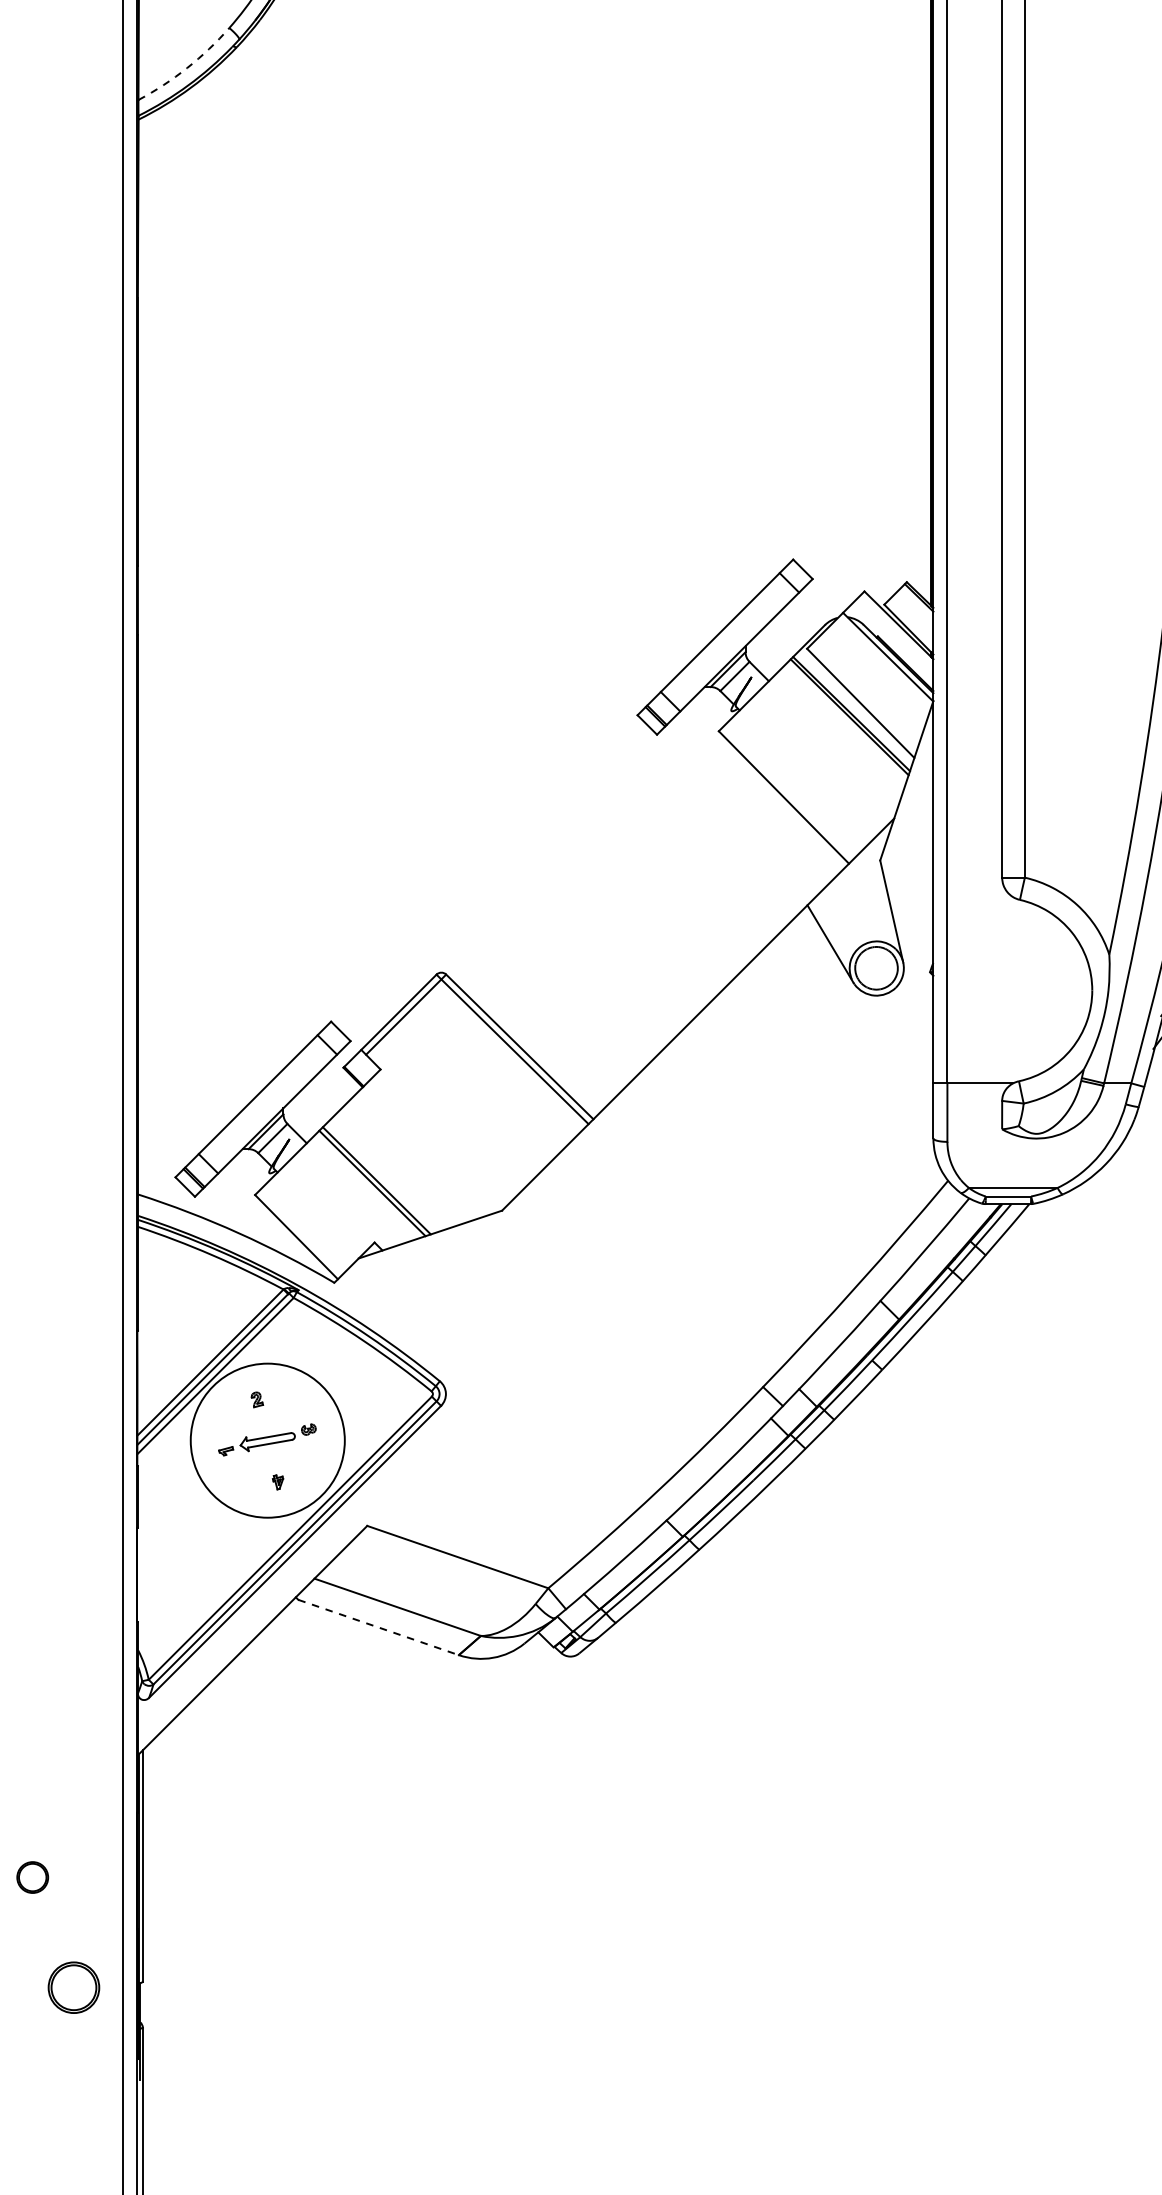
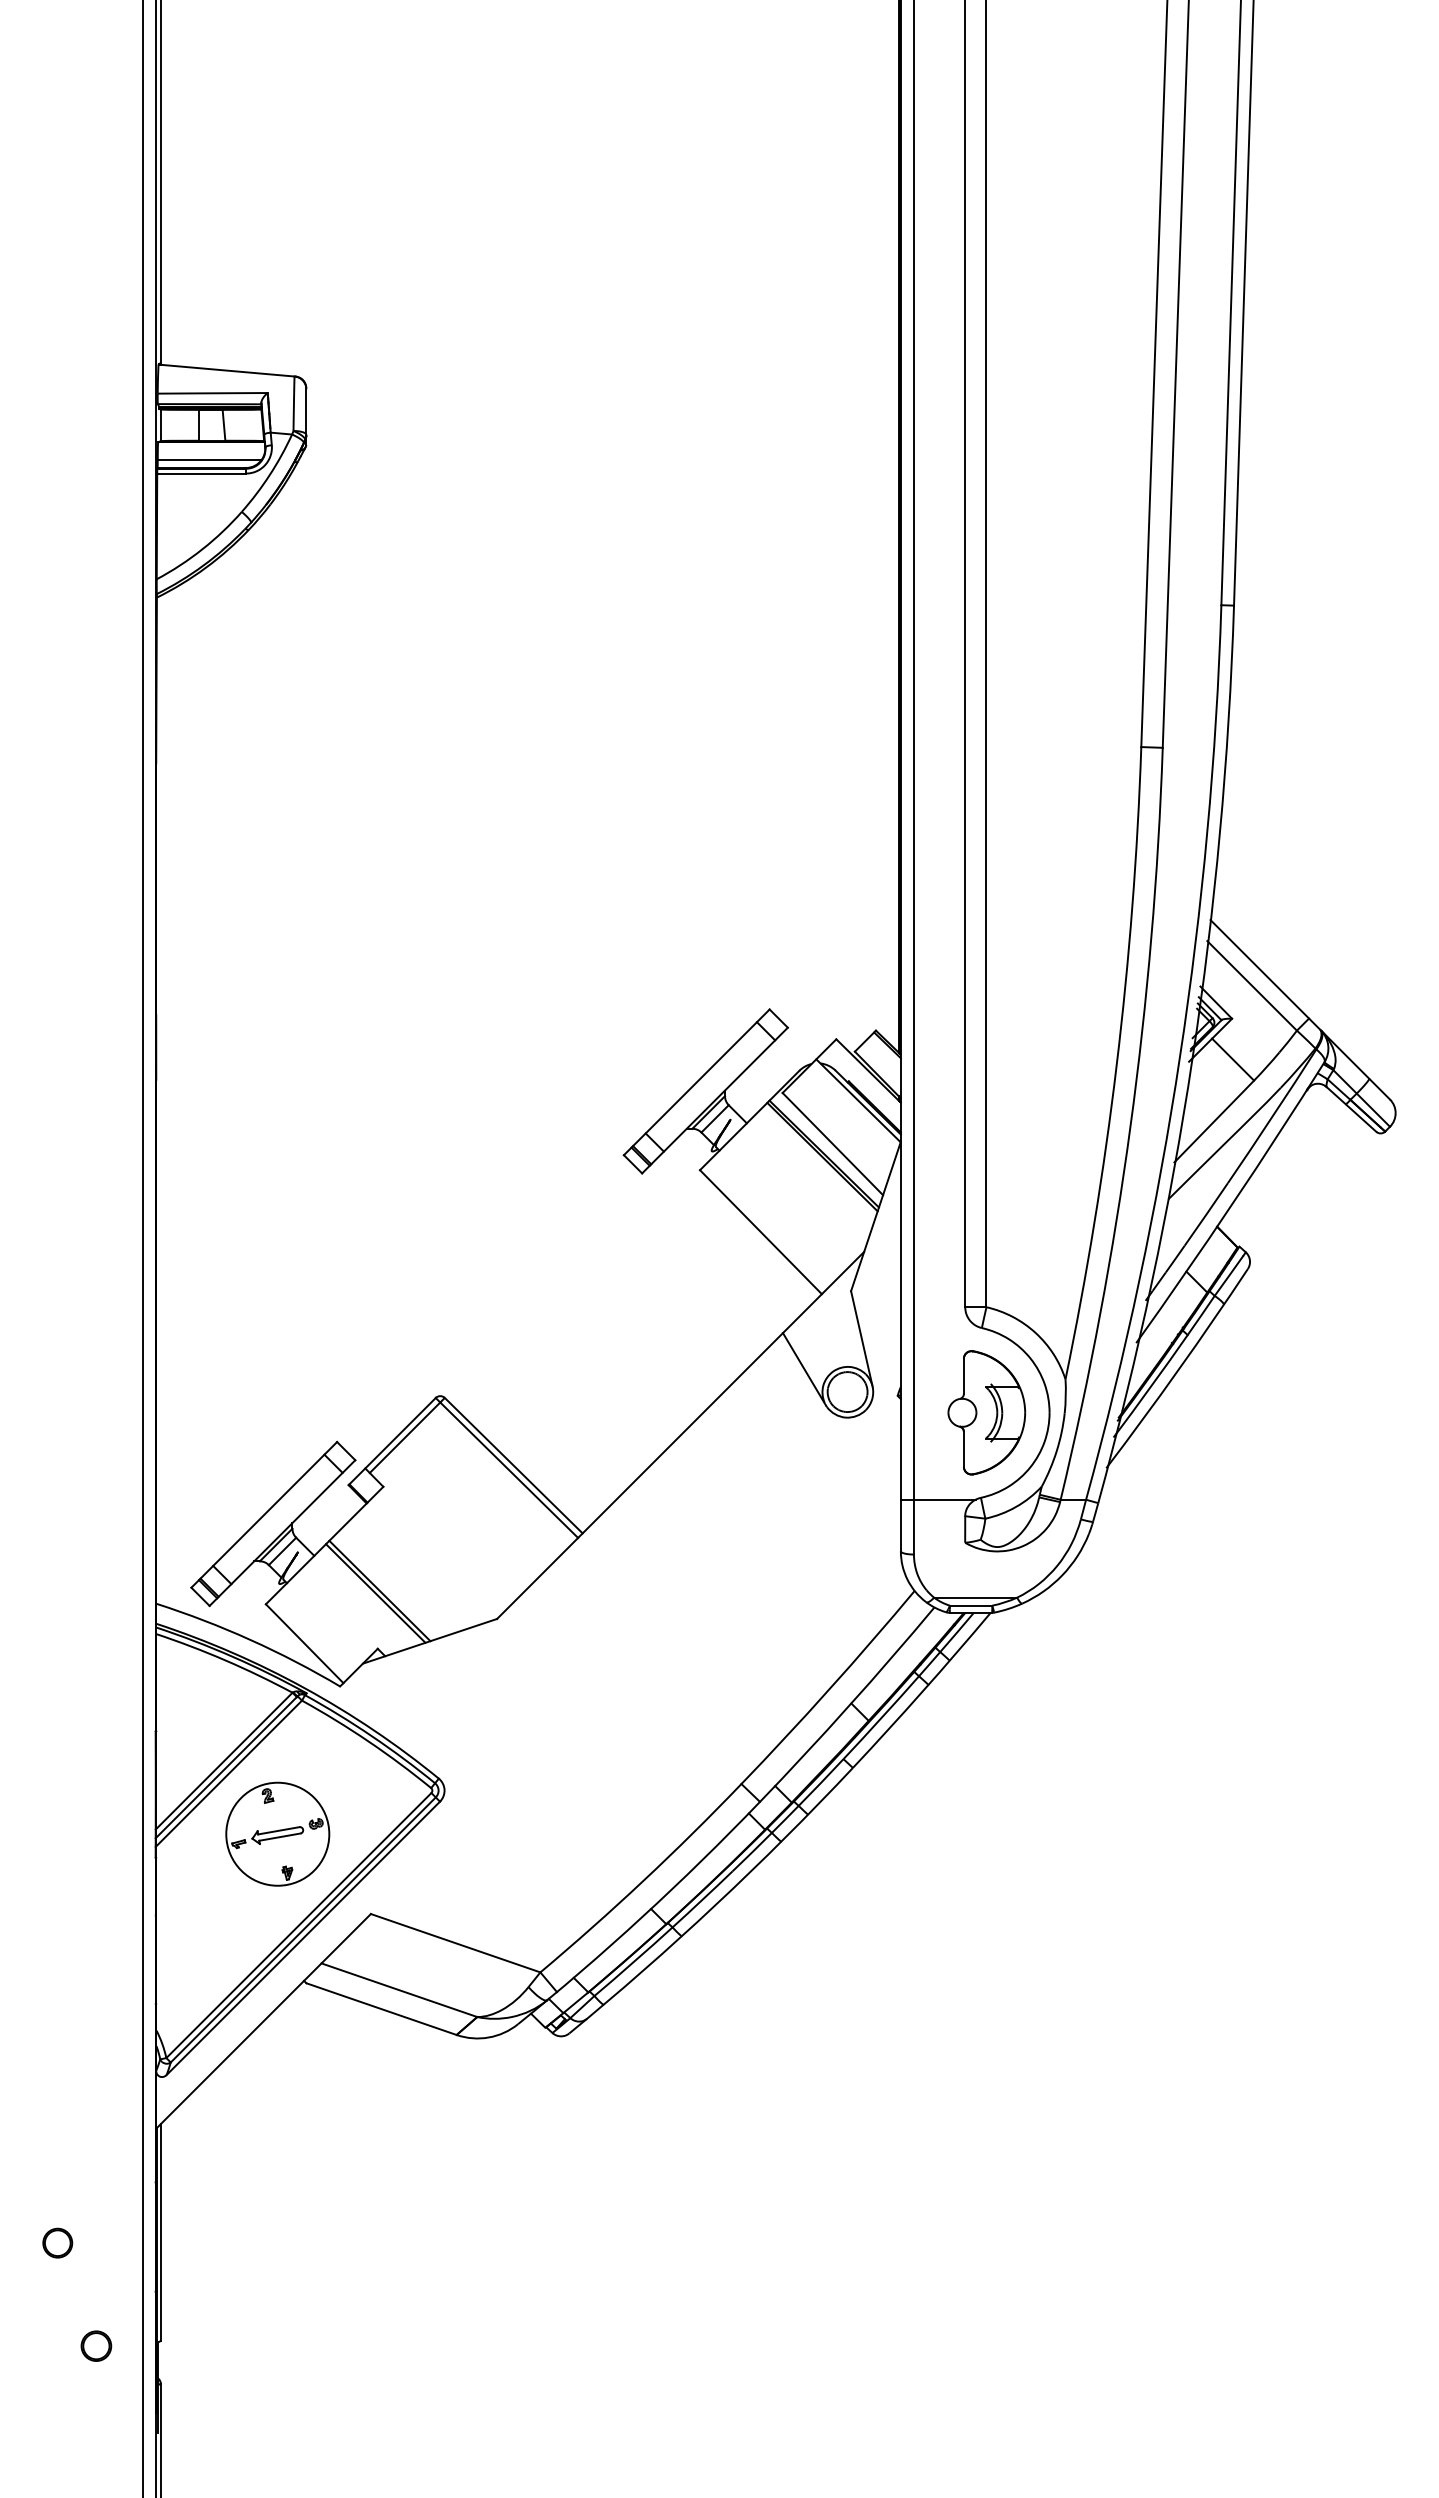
arc: (187, 68) -> (202, 549), dashed -> solid
part: (1024, 990) -> (986, 1412), added
circle: (267, 1439) -> (277, 1833), size x0.71
line: (379, 1627) -> (382, 2009), dashed -> solid
part: (74, 1986) -> (96, 2345), size x0.62

